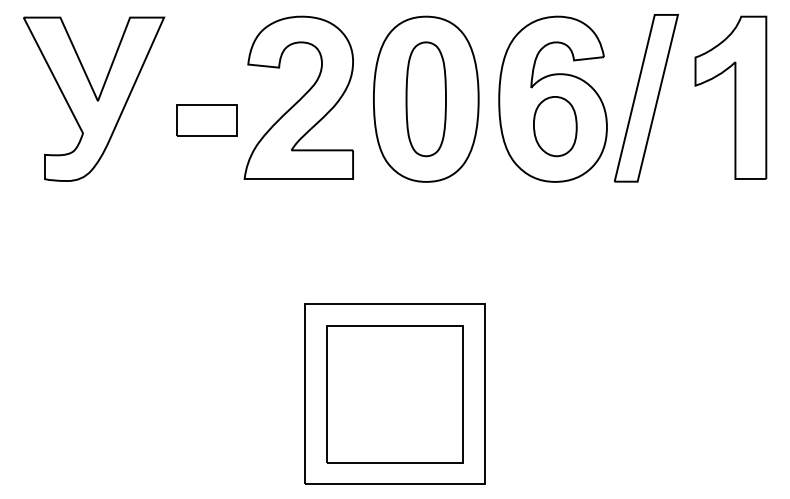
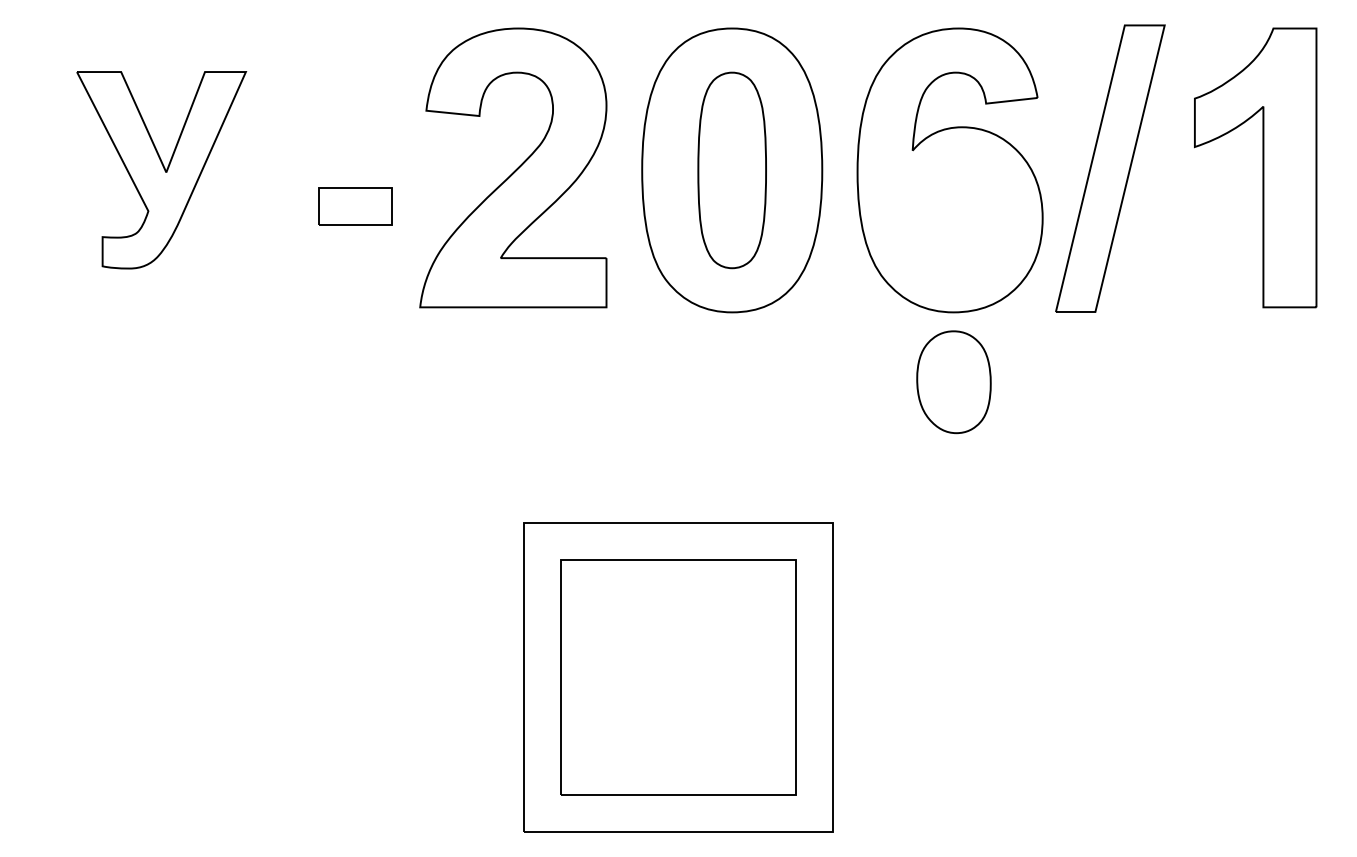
part: (94, 98) -> (162, 169), size x0.7
part: (206, 120) -> (354, 206), size x0.7
part: (555, 126) -> (954, 382), moved

